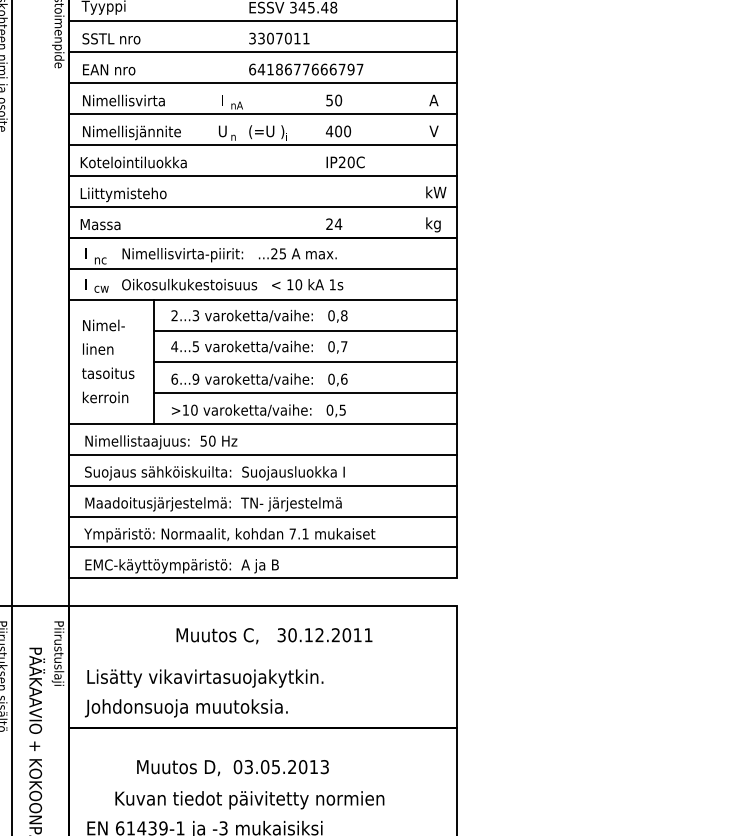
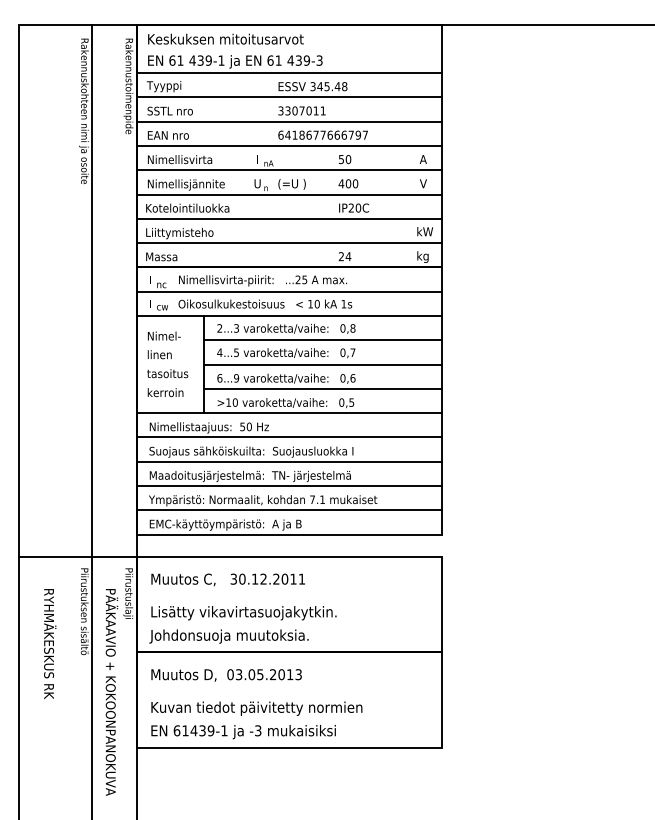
text: (273, 635) -> (227, 579), moved
text: (232, 768) -> (226, 675), moved
text: (249, 799) -> (256, 708), moved

